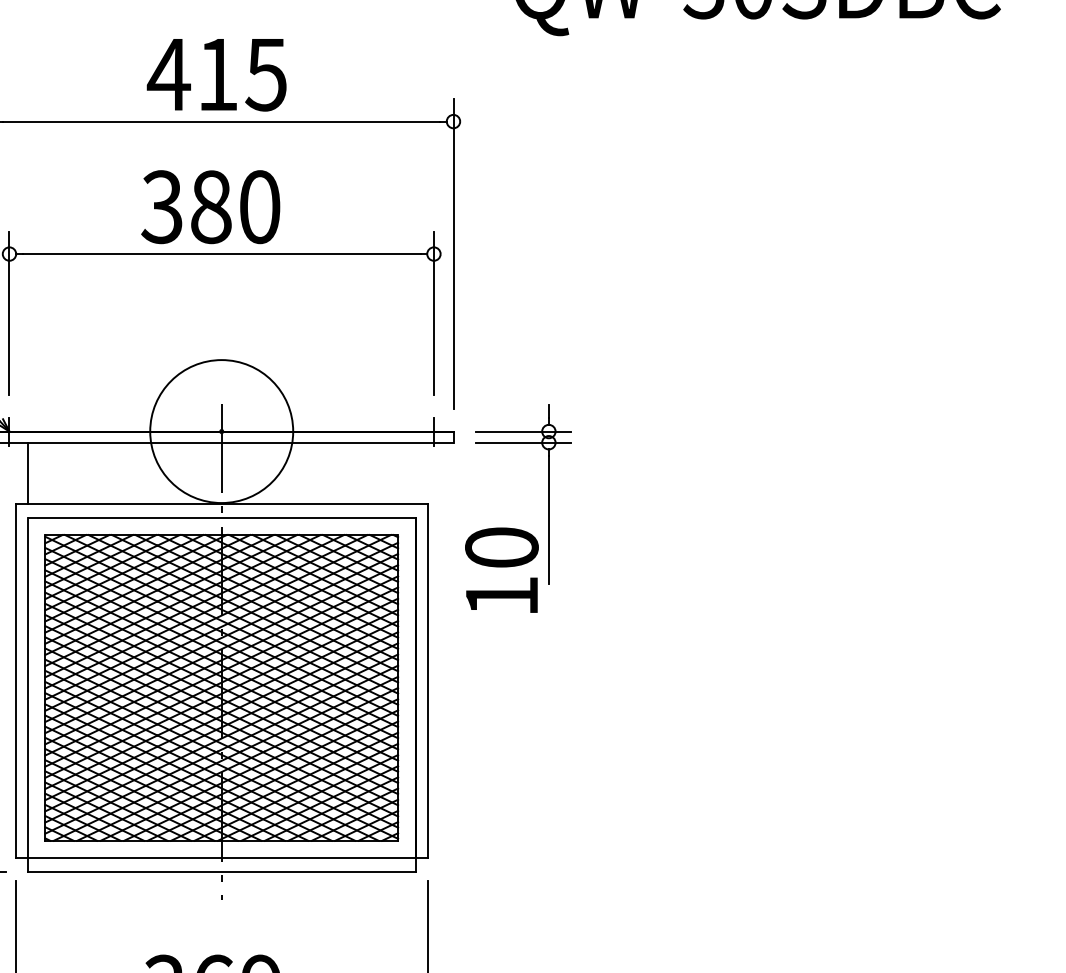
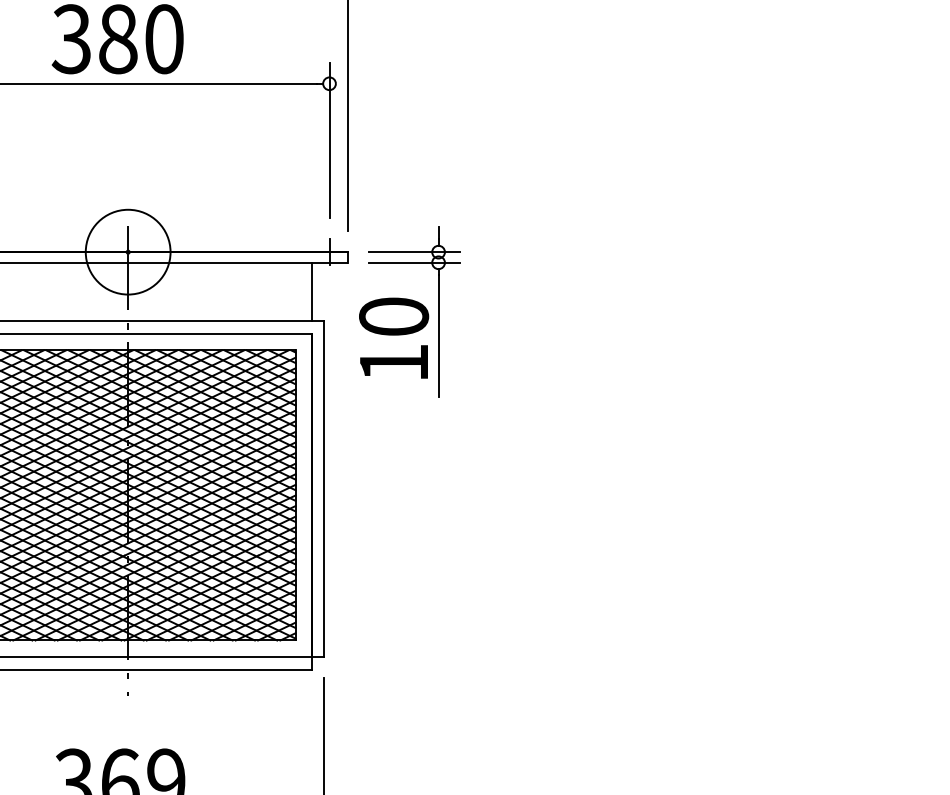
circle: (221, 431) -> (127, 252), size x0.62
line: (415, 473) -> (312, 291), added
text: (501, 569) -> (393, 337), moved

